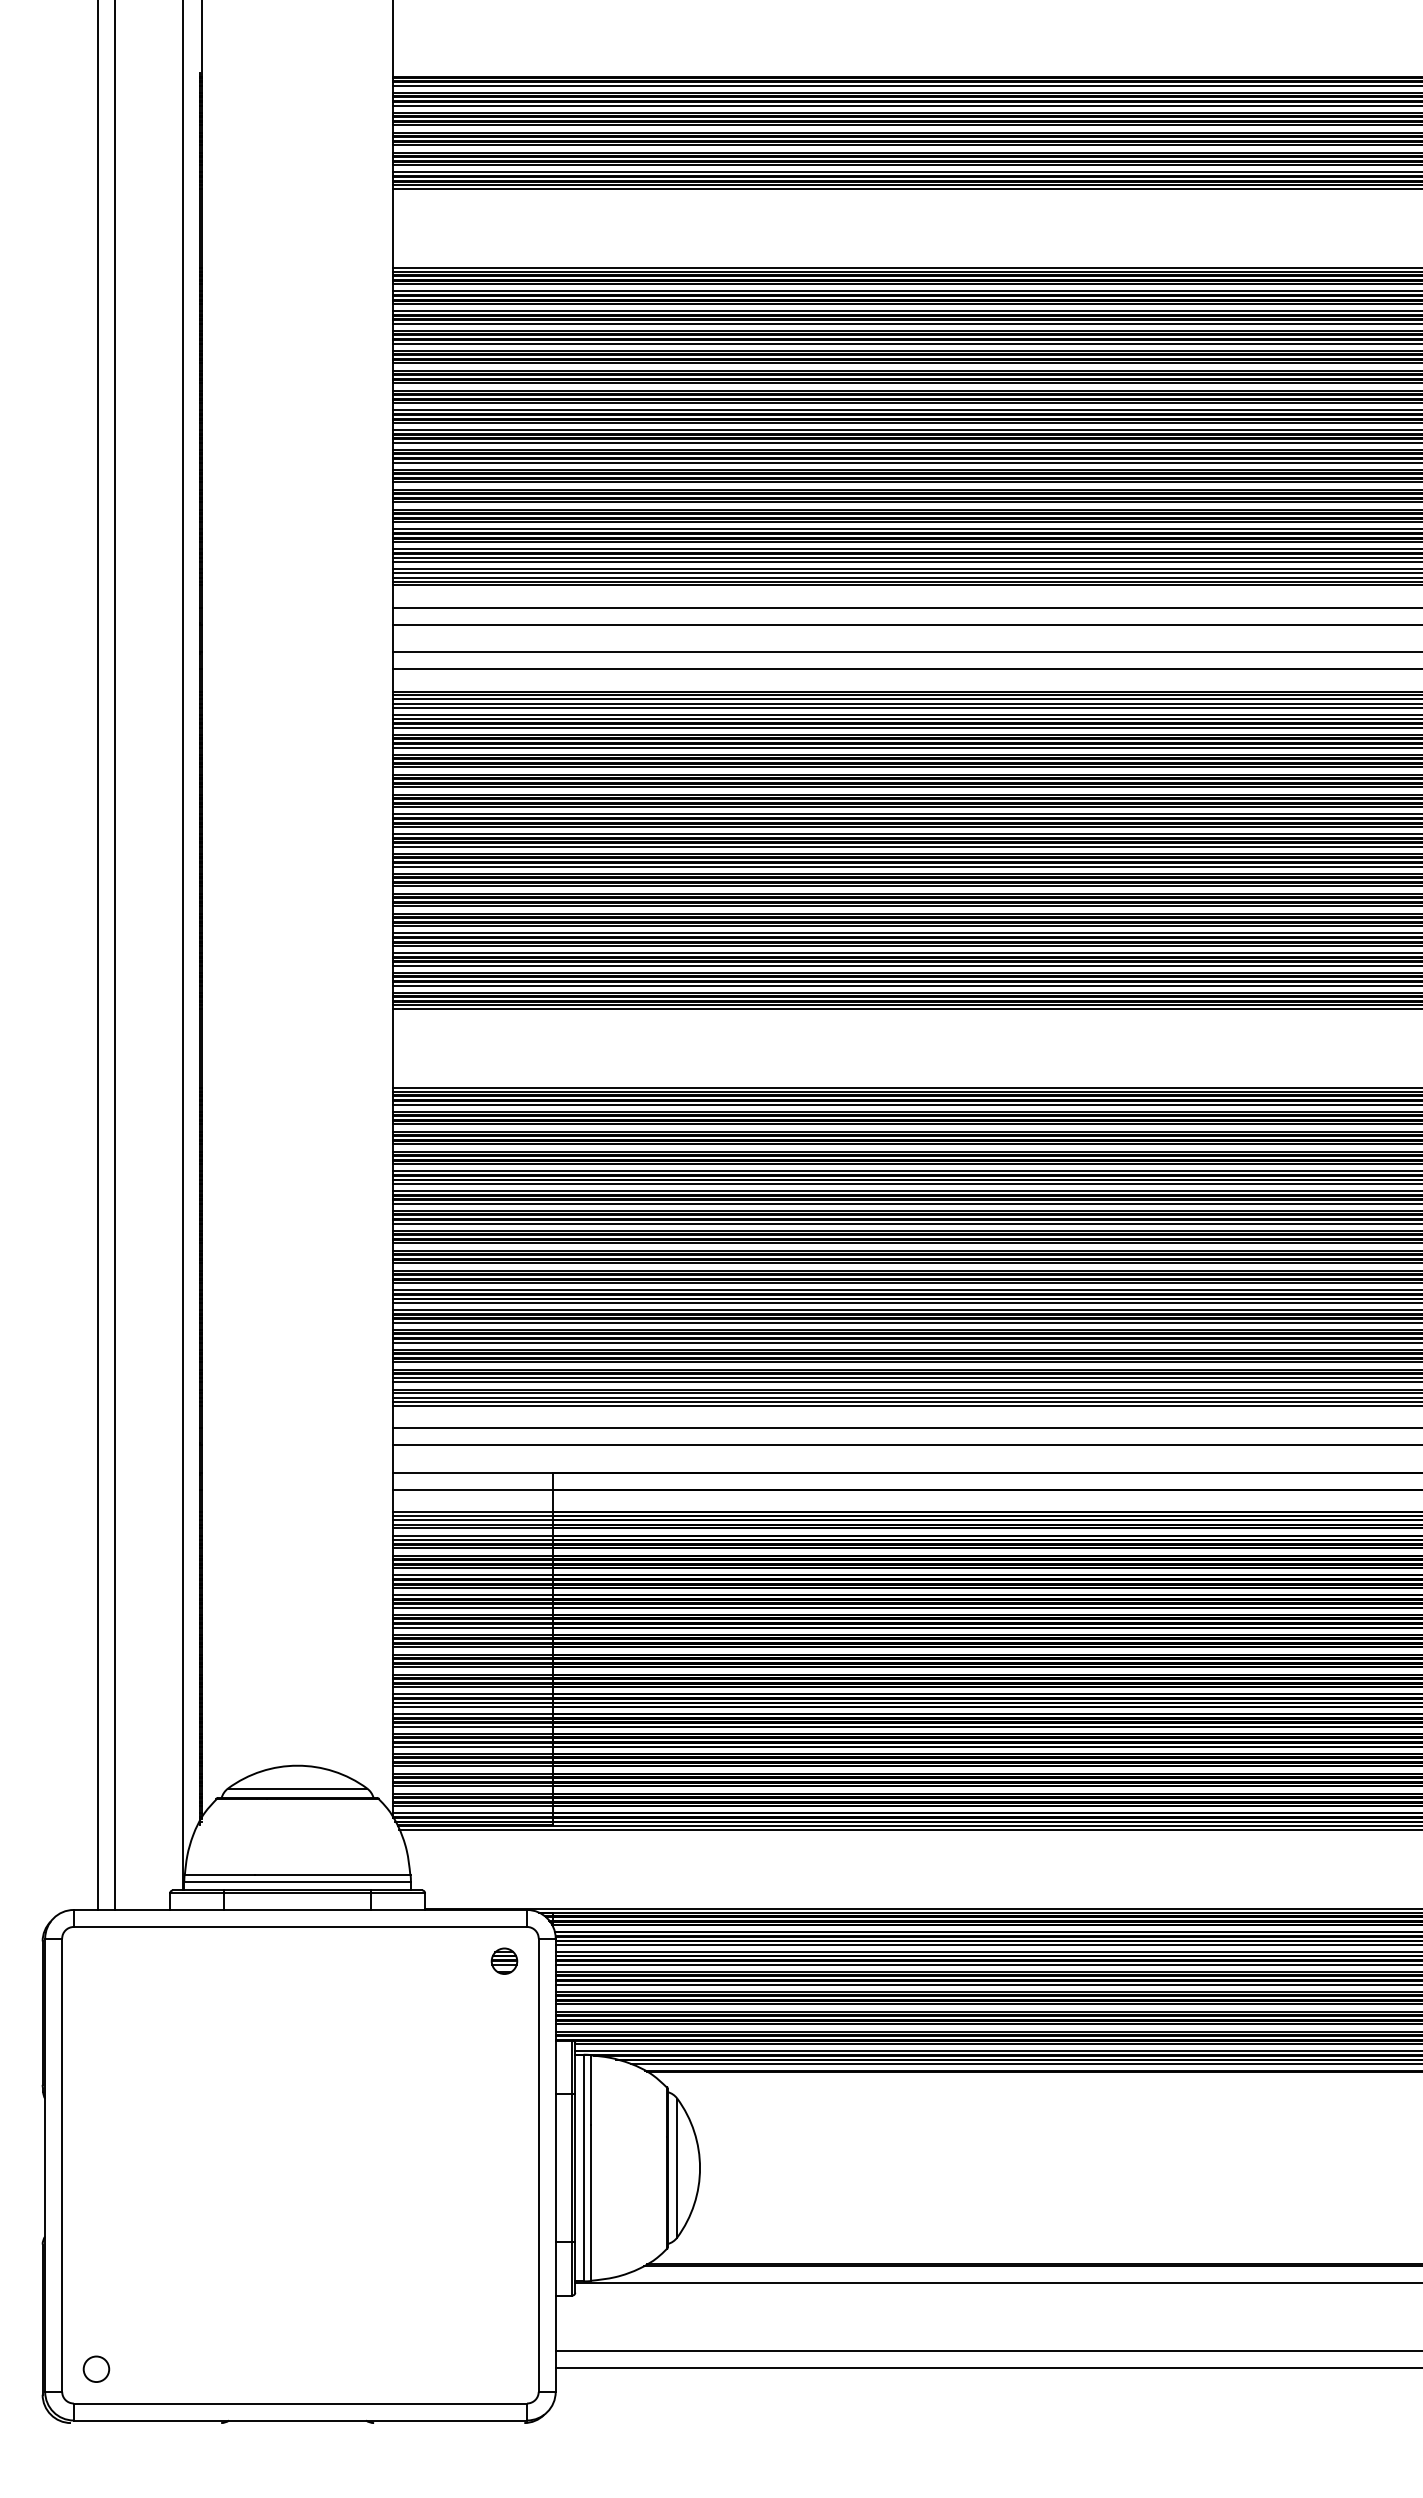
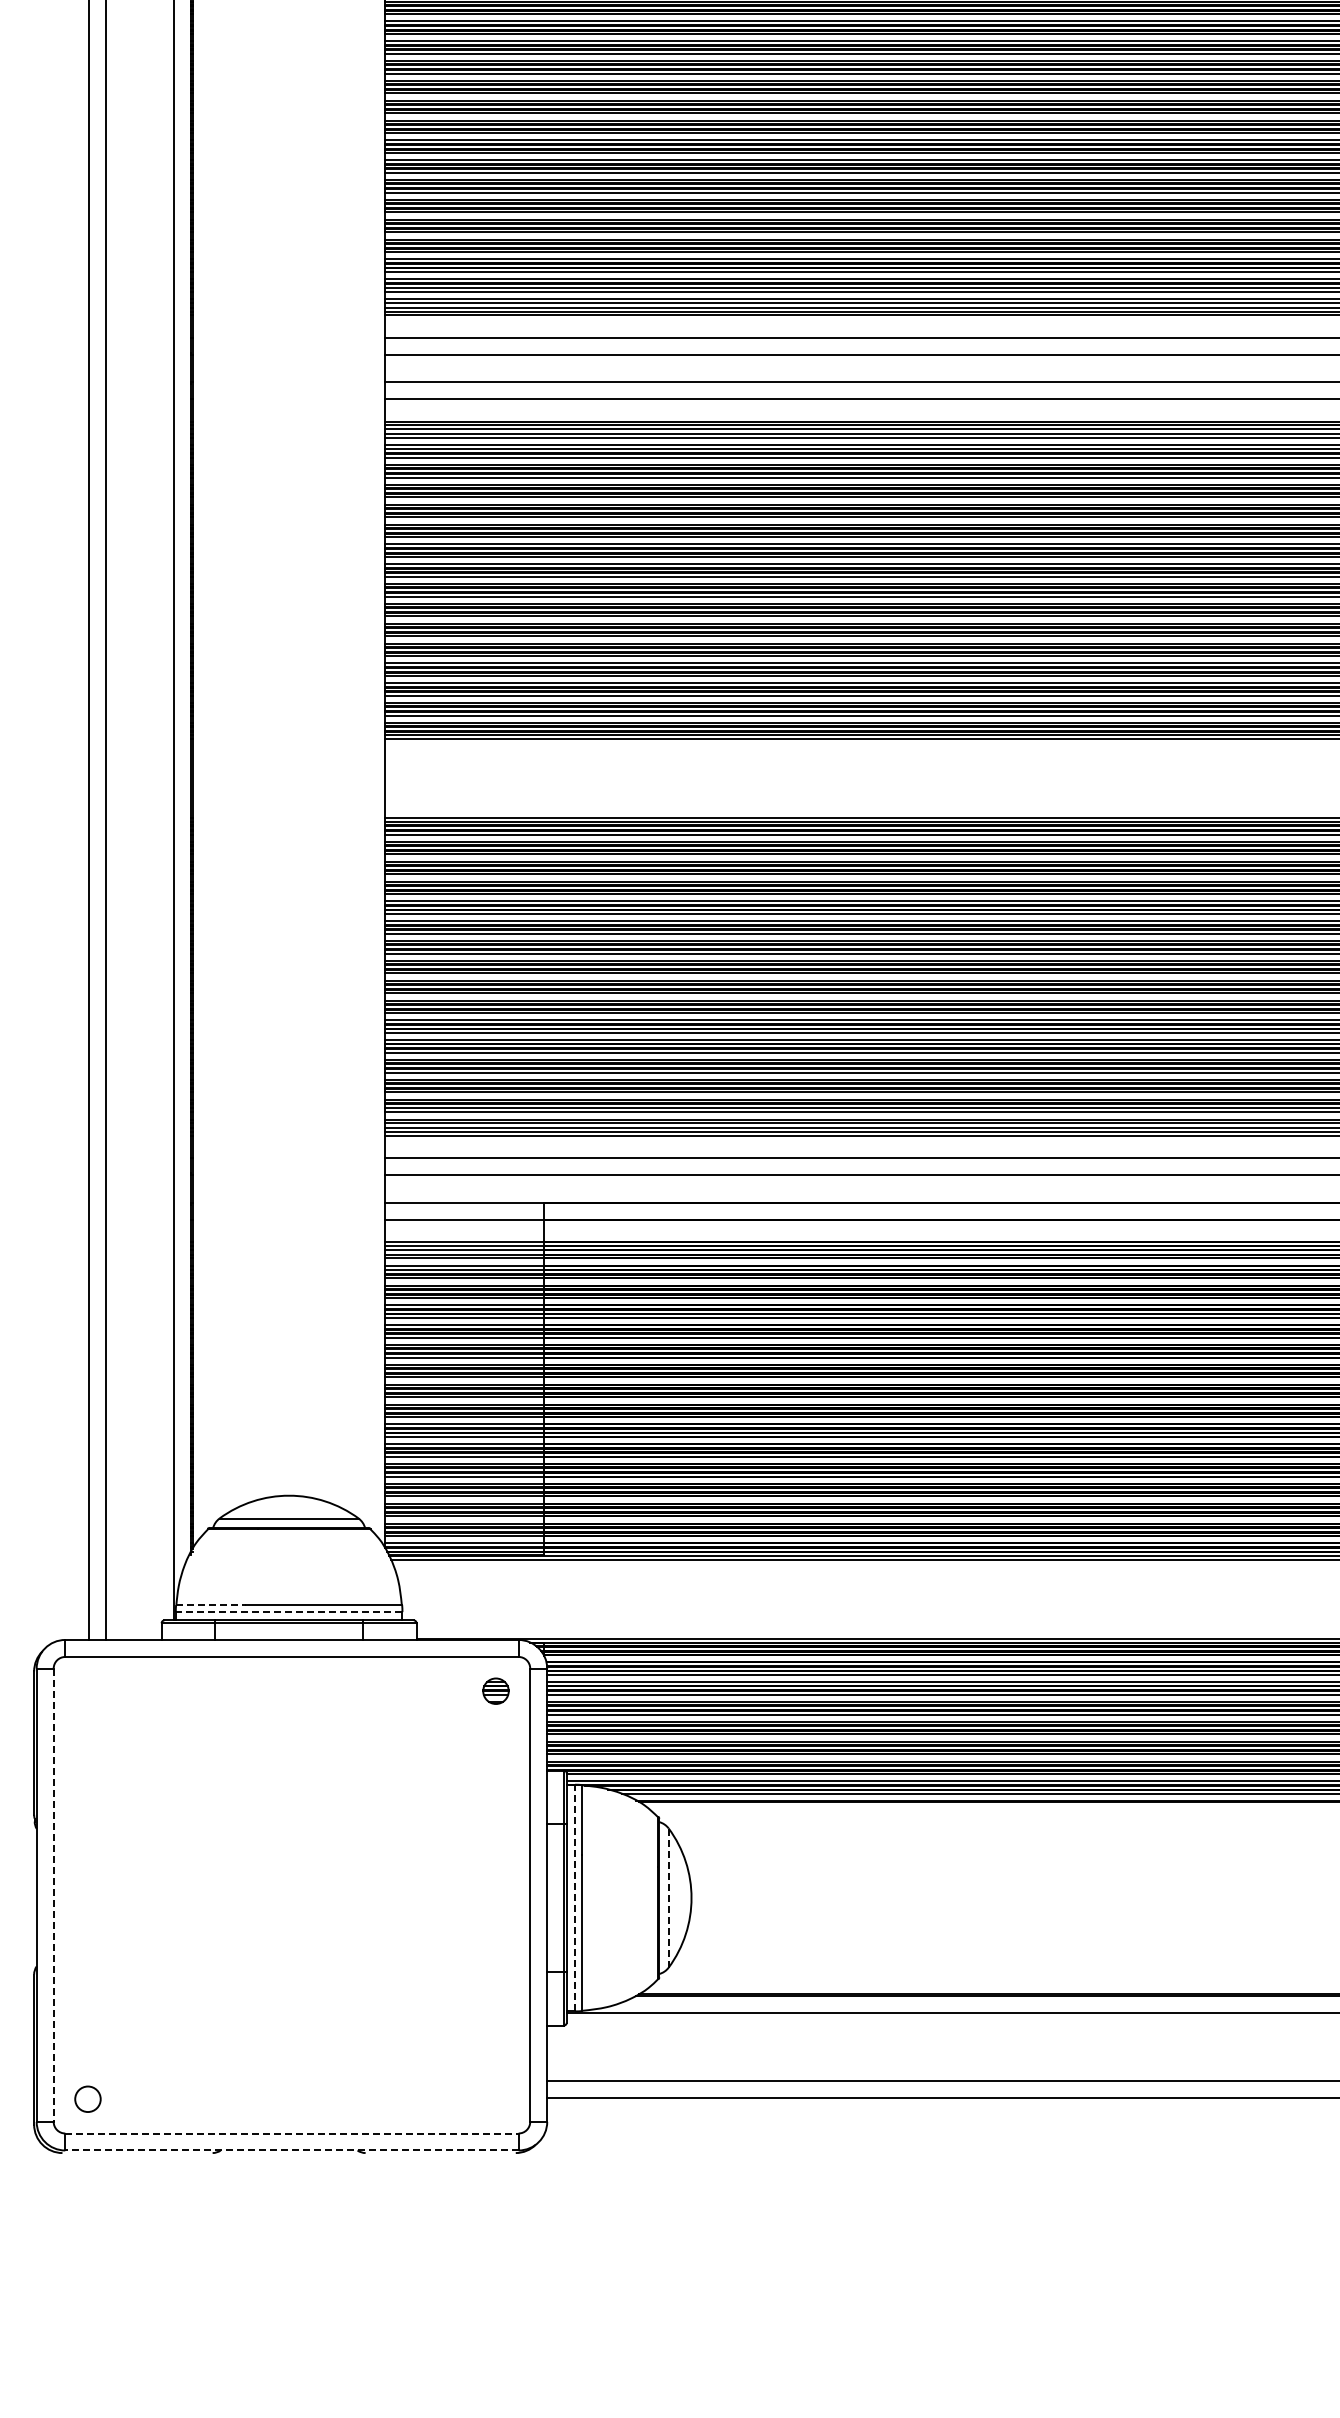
line: (219, 1875) -> (211, 1605), solid -> dashed
line: (297, 1882) -> (289, 1612), solid -> dashed
line: (62, 2165) -> (54, 1895), solid -> dashed
line: (583, 2167) -> (575, 1897), solid -> dashed
line: (677, 2168) -> (669, 1898), solid -> dashed
line: (300, 2403) -> (292, 2133), solid -> dashed
line: (300, 2420) -> (292, 2150), solid -> dashed

